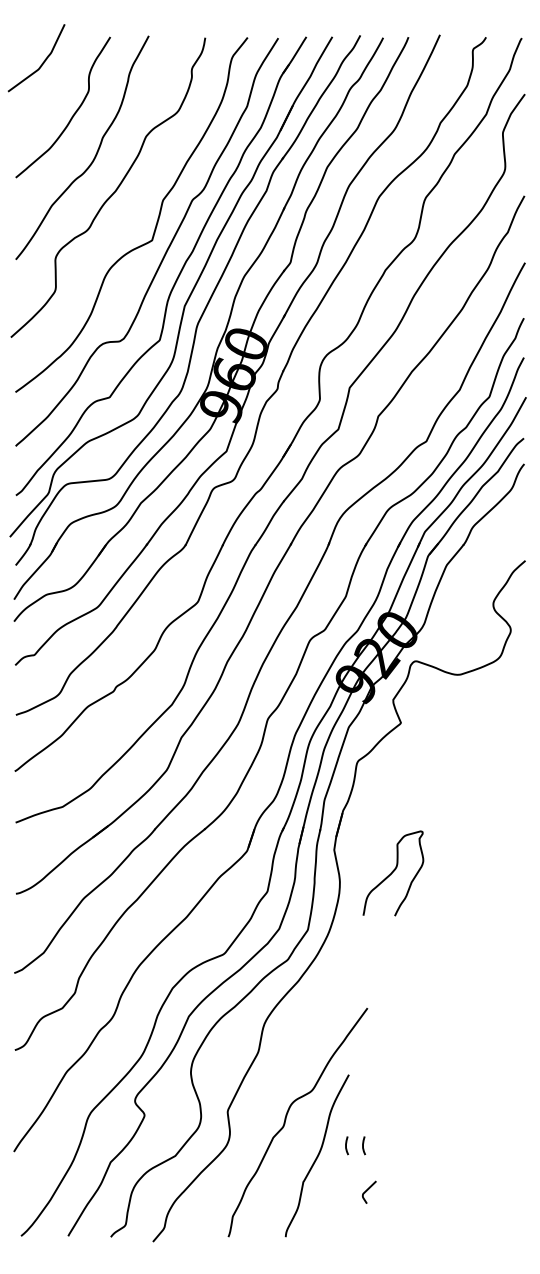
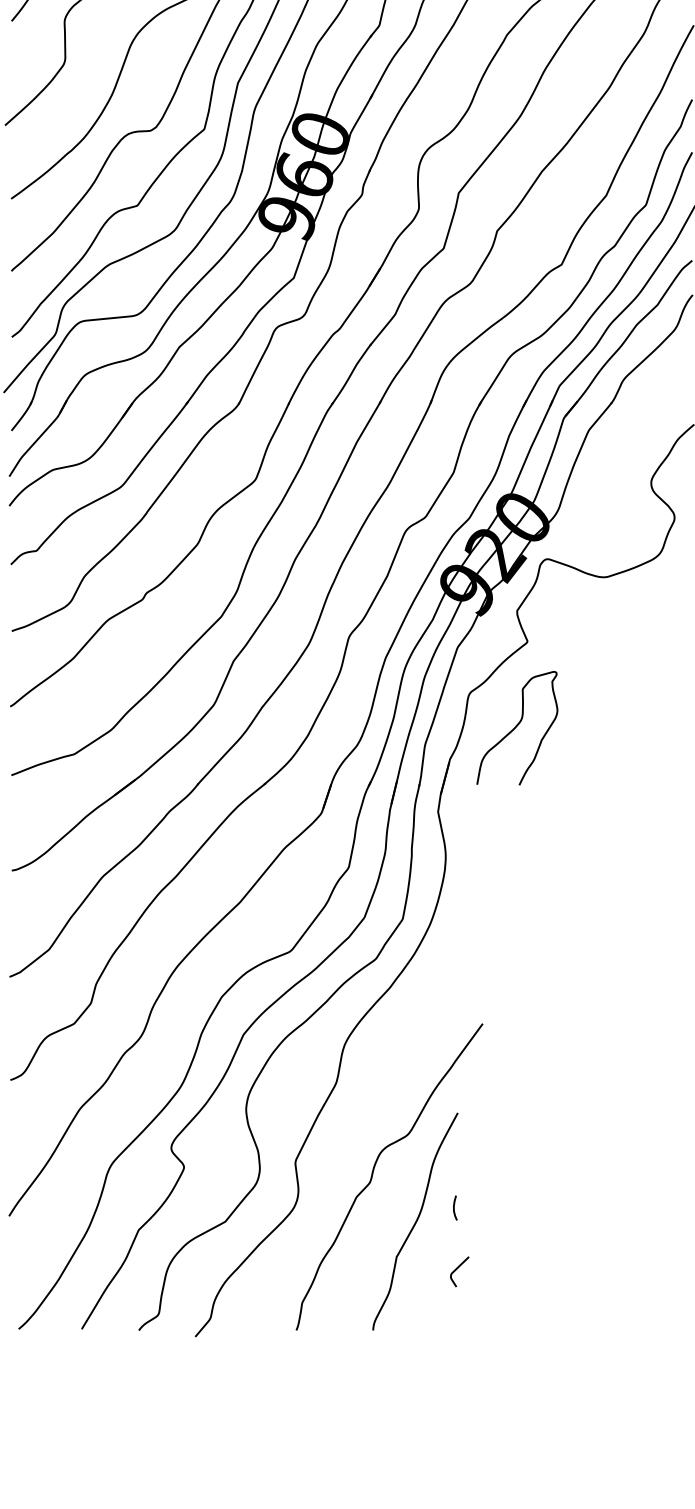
curve: (393, 872) -> (517, 726), moved
line: (363, 1145) -> (477, 1207), removed
curve: (368, 1190) -> (458, 1269), moved

